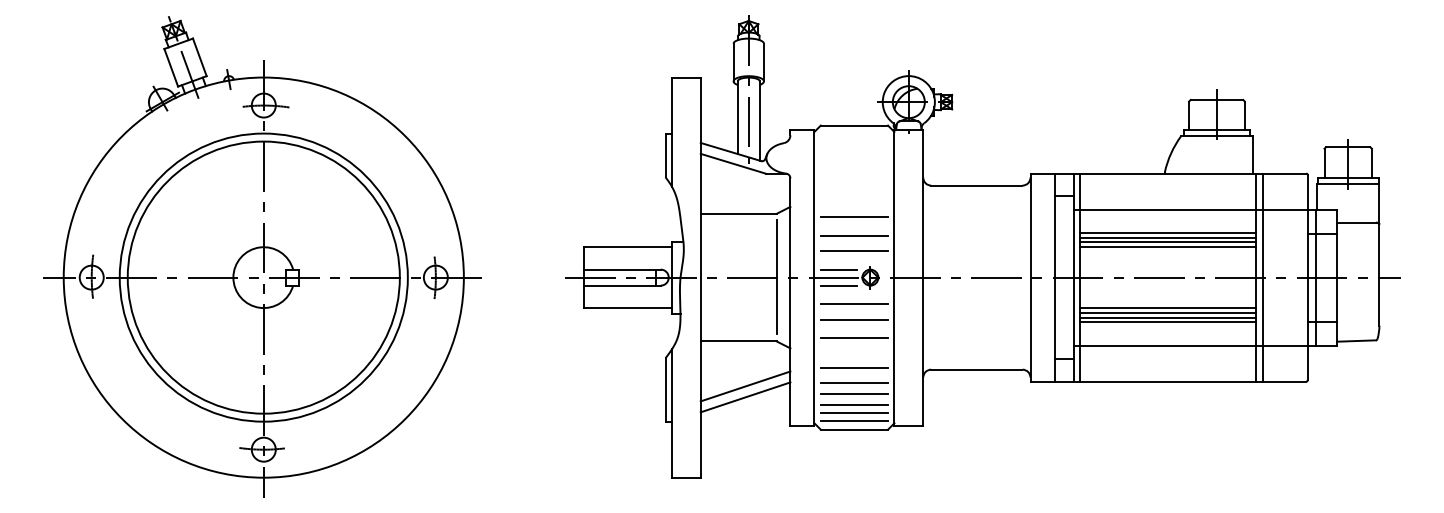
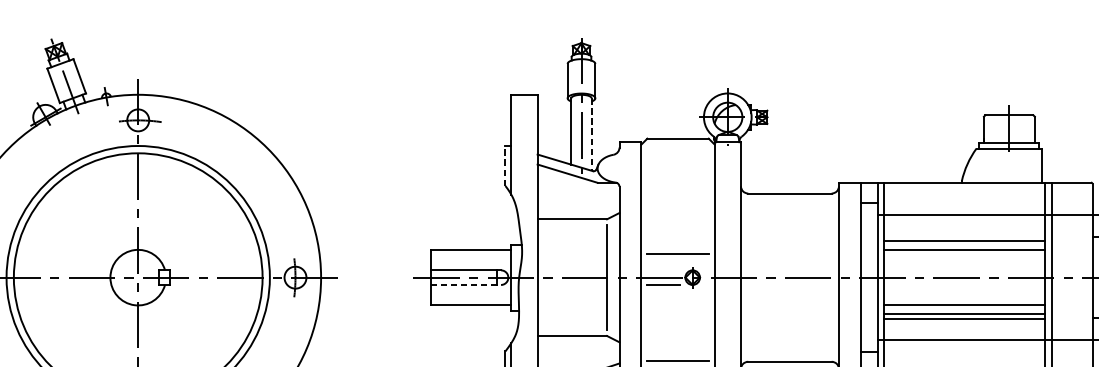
line: (759, 121) -> (591, 134), solid -> dashed
line: (665, 155) -> (505, 166), solid -> dashed
line: (854, 217) -> (678, 222), removed
line: (1167, 232) -> (964, 236), removed
line: (854, 235) -> (678, 239), removed
line: (1167, 242) -> (964, 245), removed
line: (838, 269) -> (663, 270), removed
line: (622, 285) -> (466, 284), solid -> dashed
line: (854, 303) -> (678, 301), removed
line: (1167, 312) -> (964, 309), removed
line: (854, 319) -> (678, 315), removed
line: (854, 337) -> (678, 332), removed

